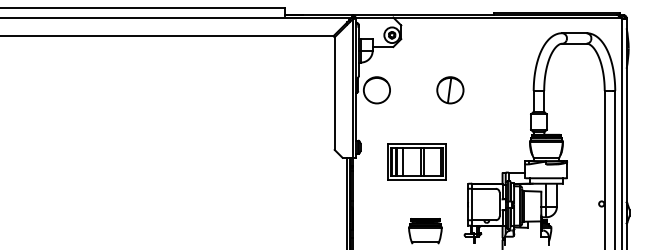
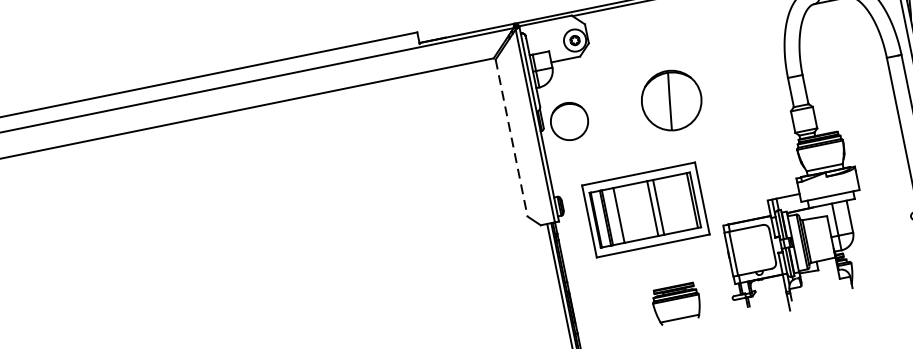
part: (450, 90) -> (671, 100), size x1.6
line: (334, 94) -> (511, 139), solid -> dashed
part: (416, 161) -> (644, 209), size x1.4

